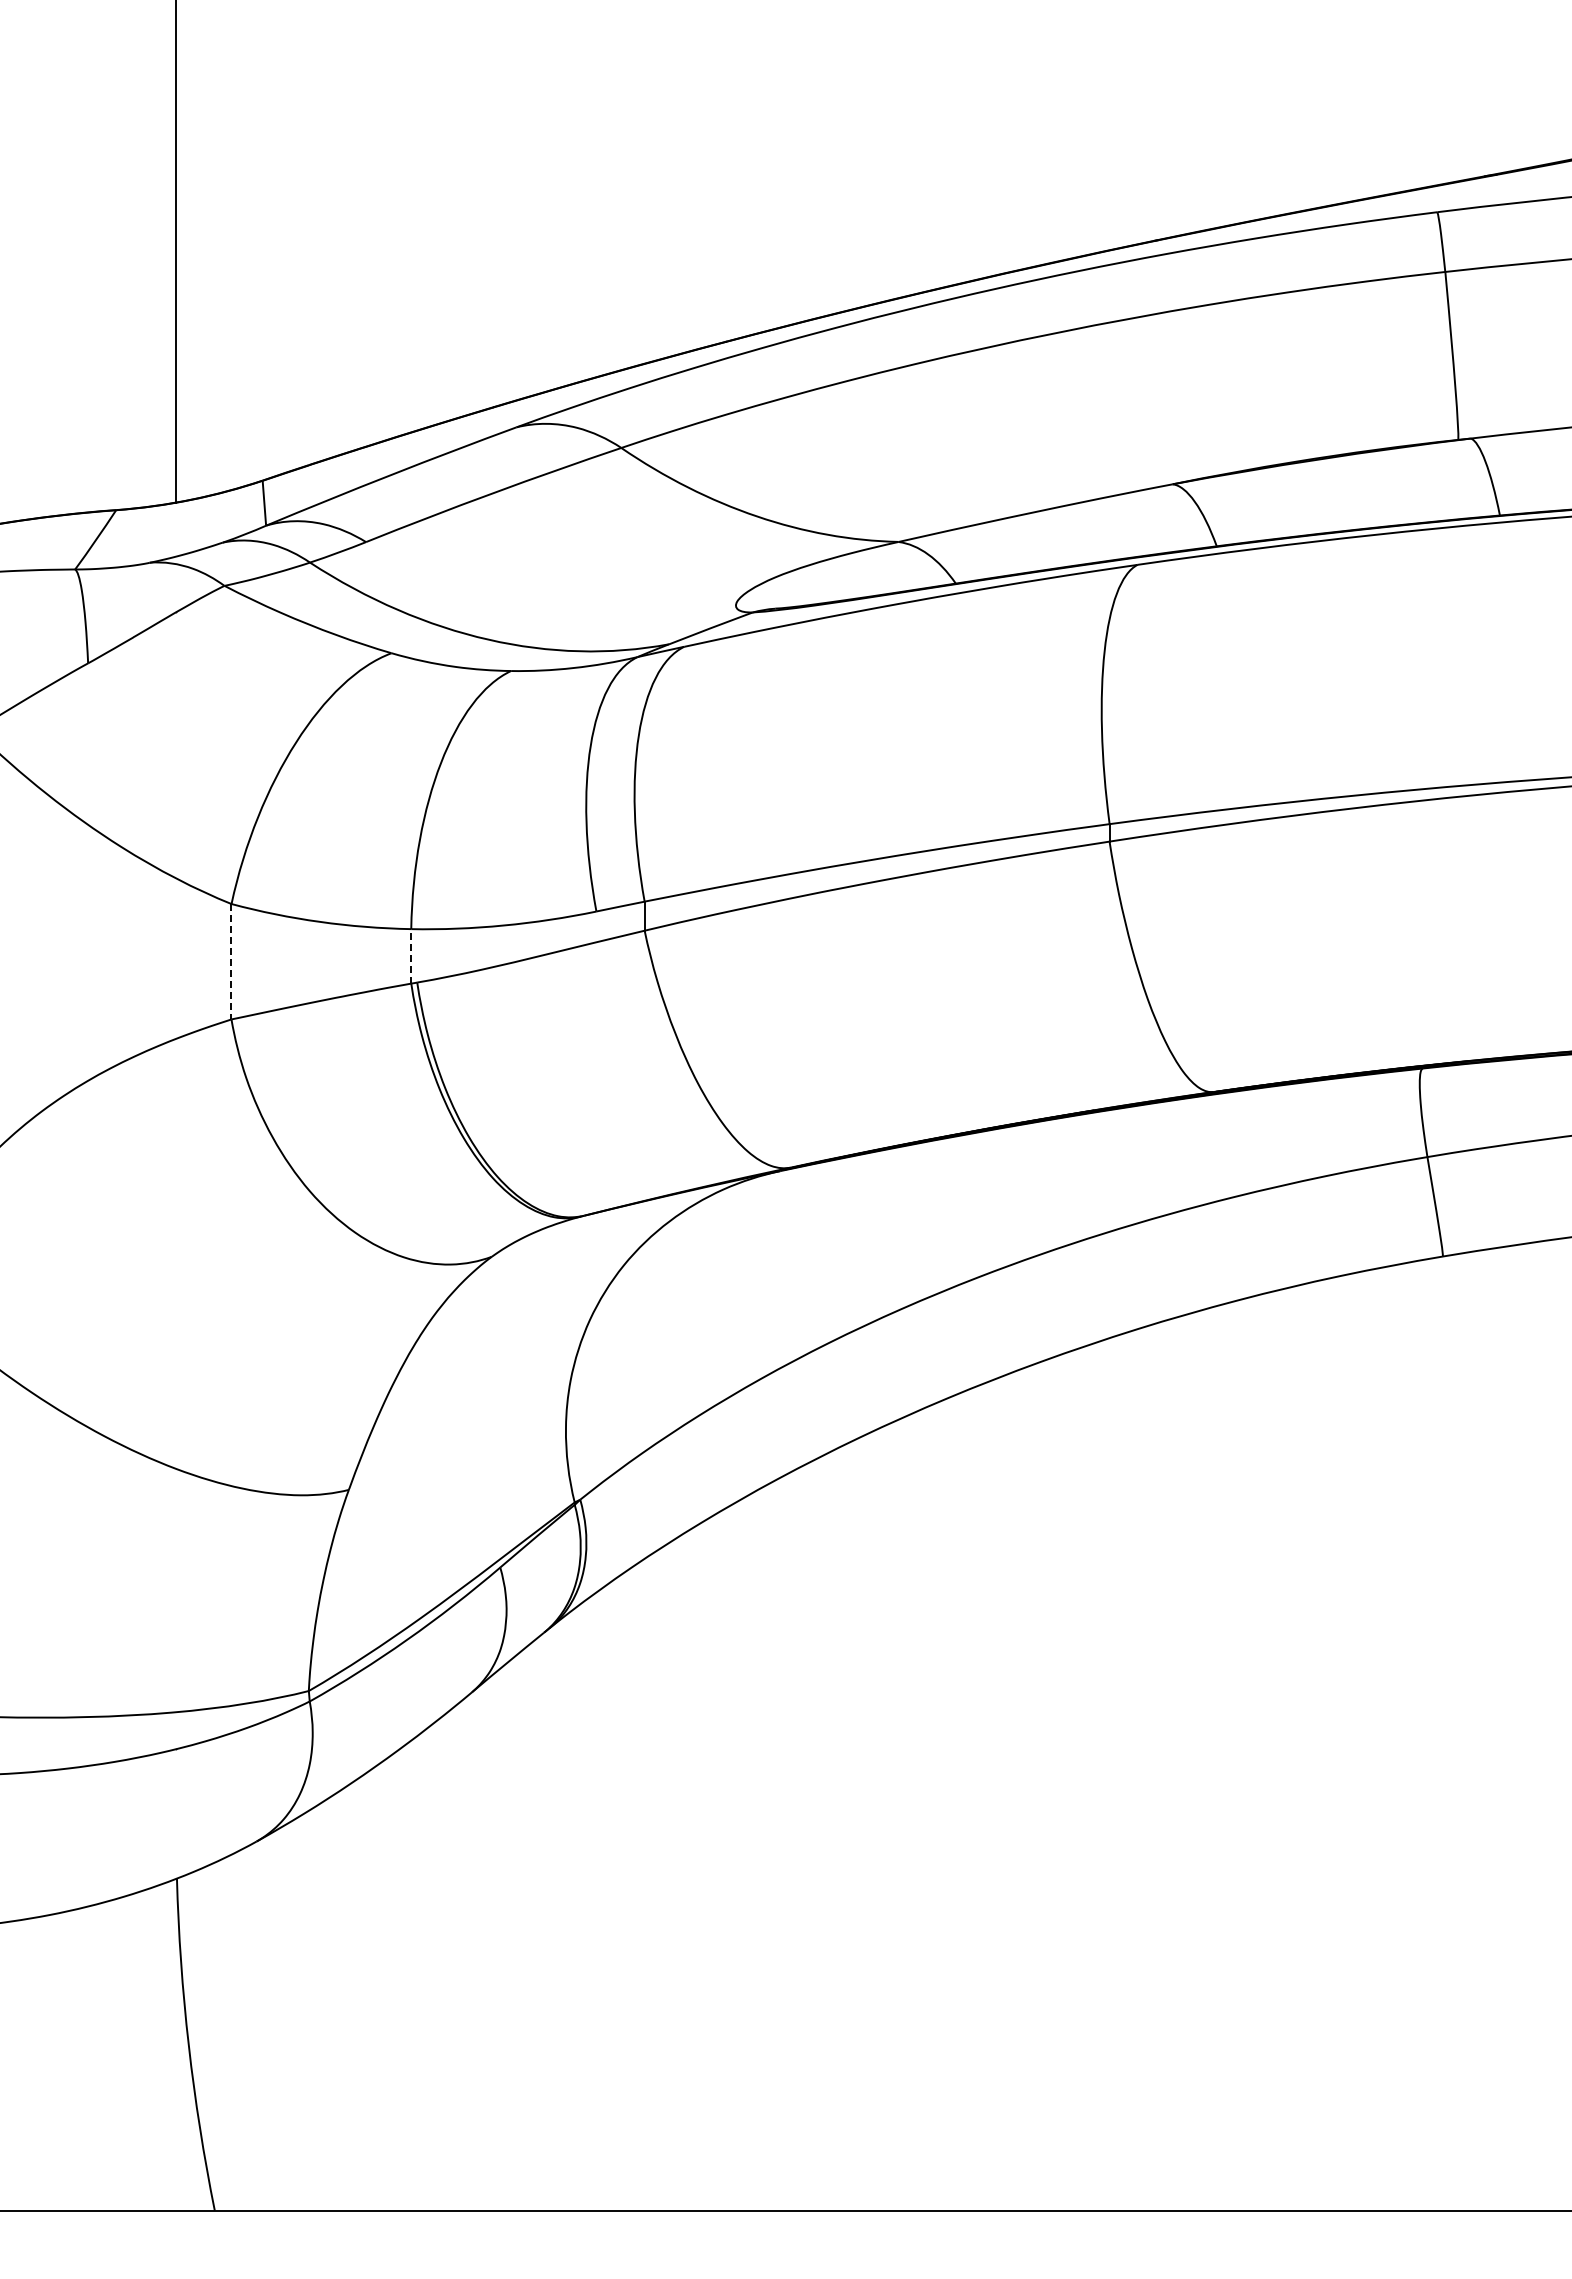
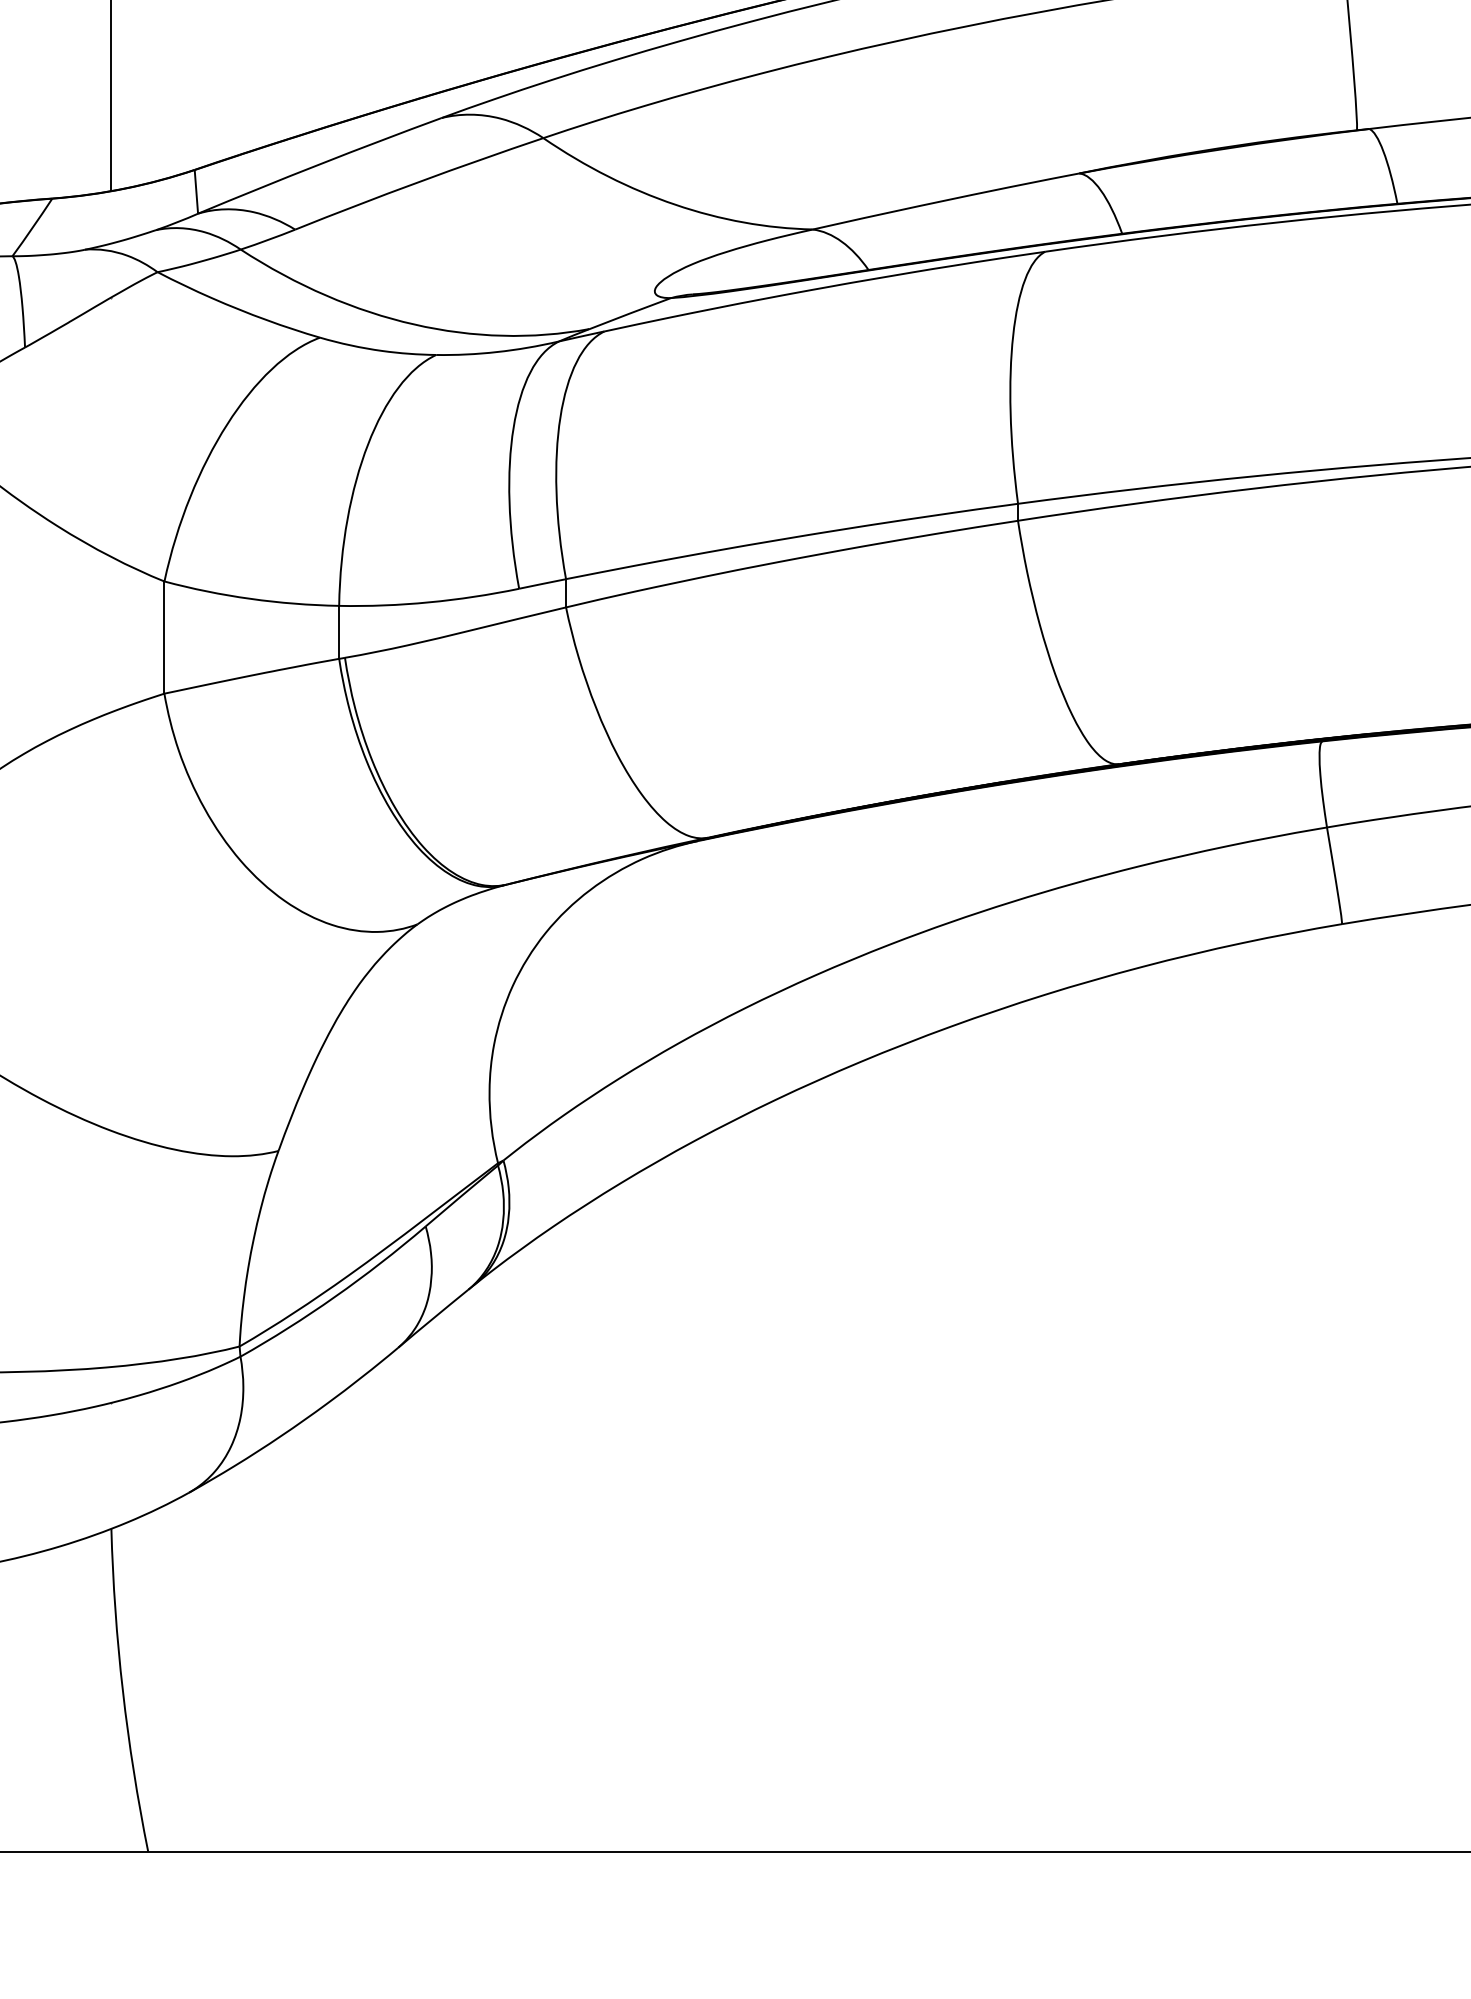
line: (411, 955) -> (339, 631), dashed -> solid
line: (231, 961) -> (164, 637), dashed -> solid

